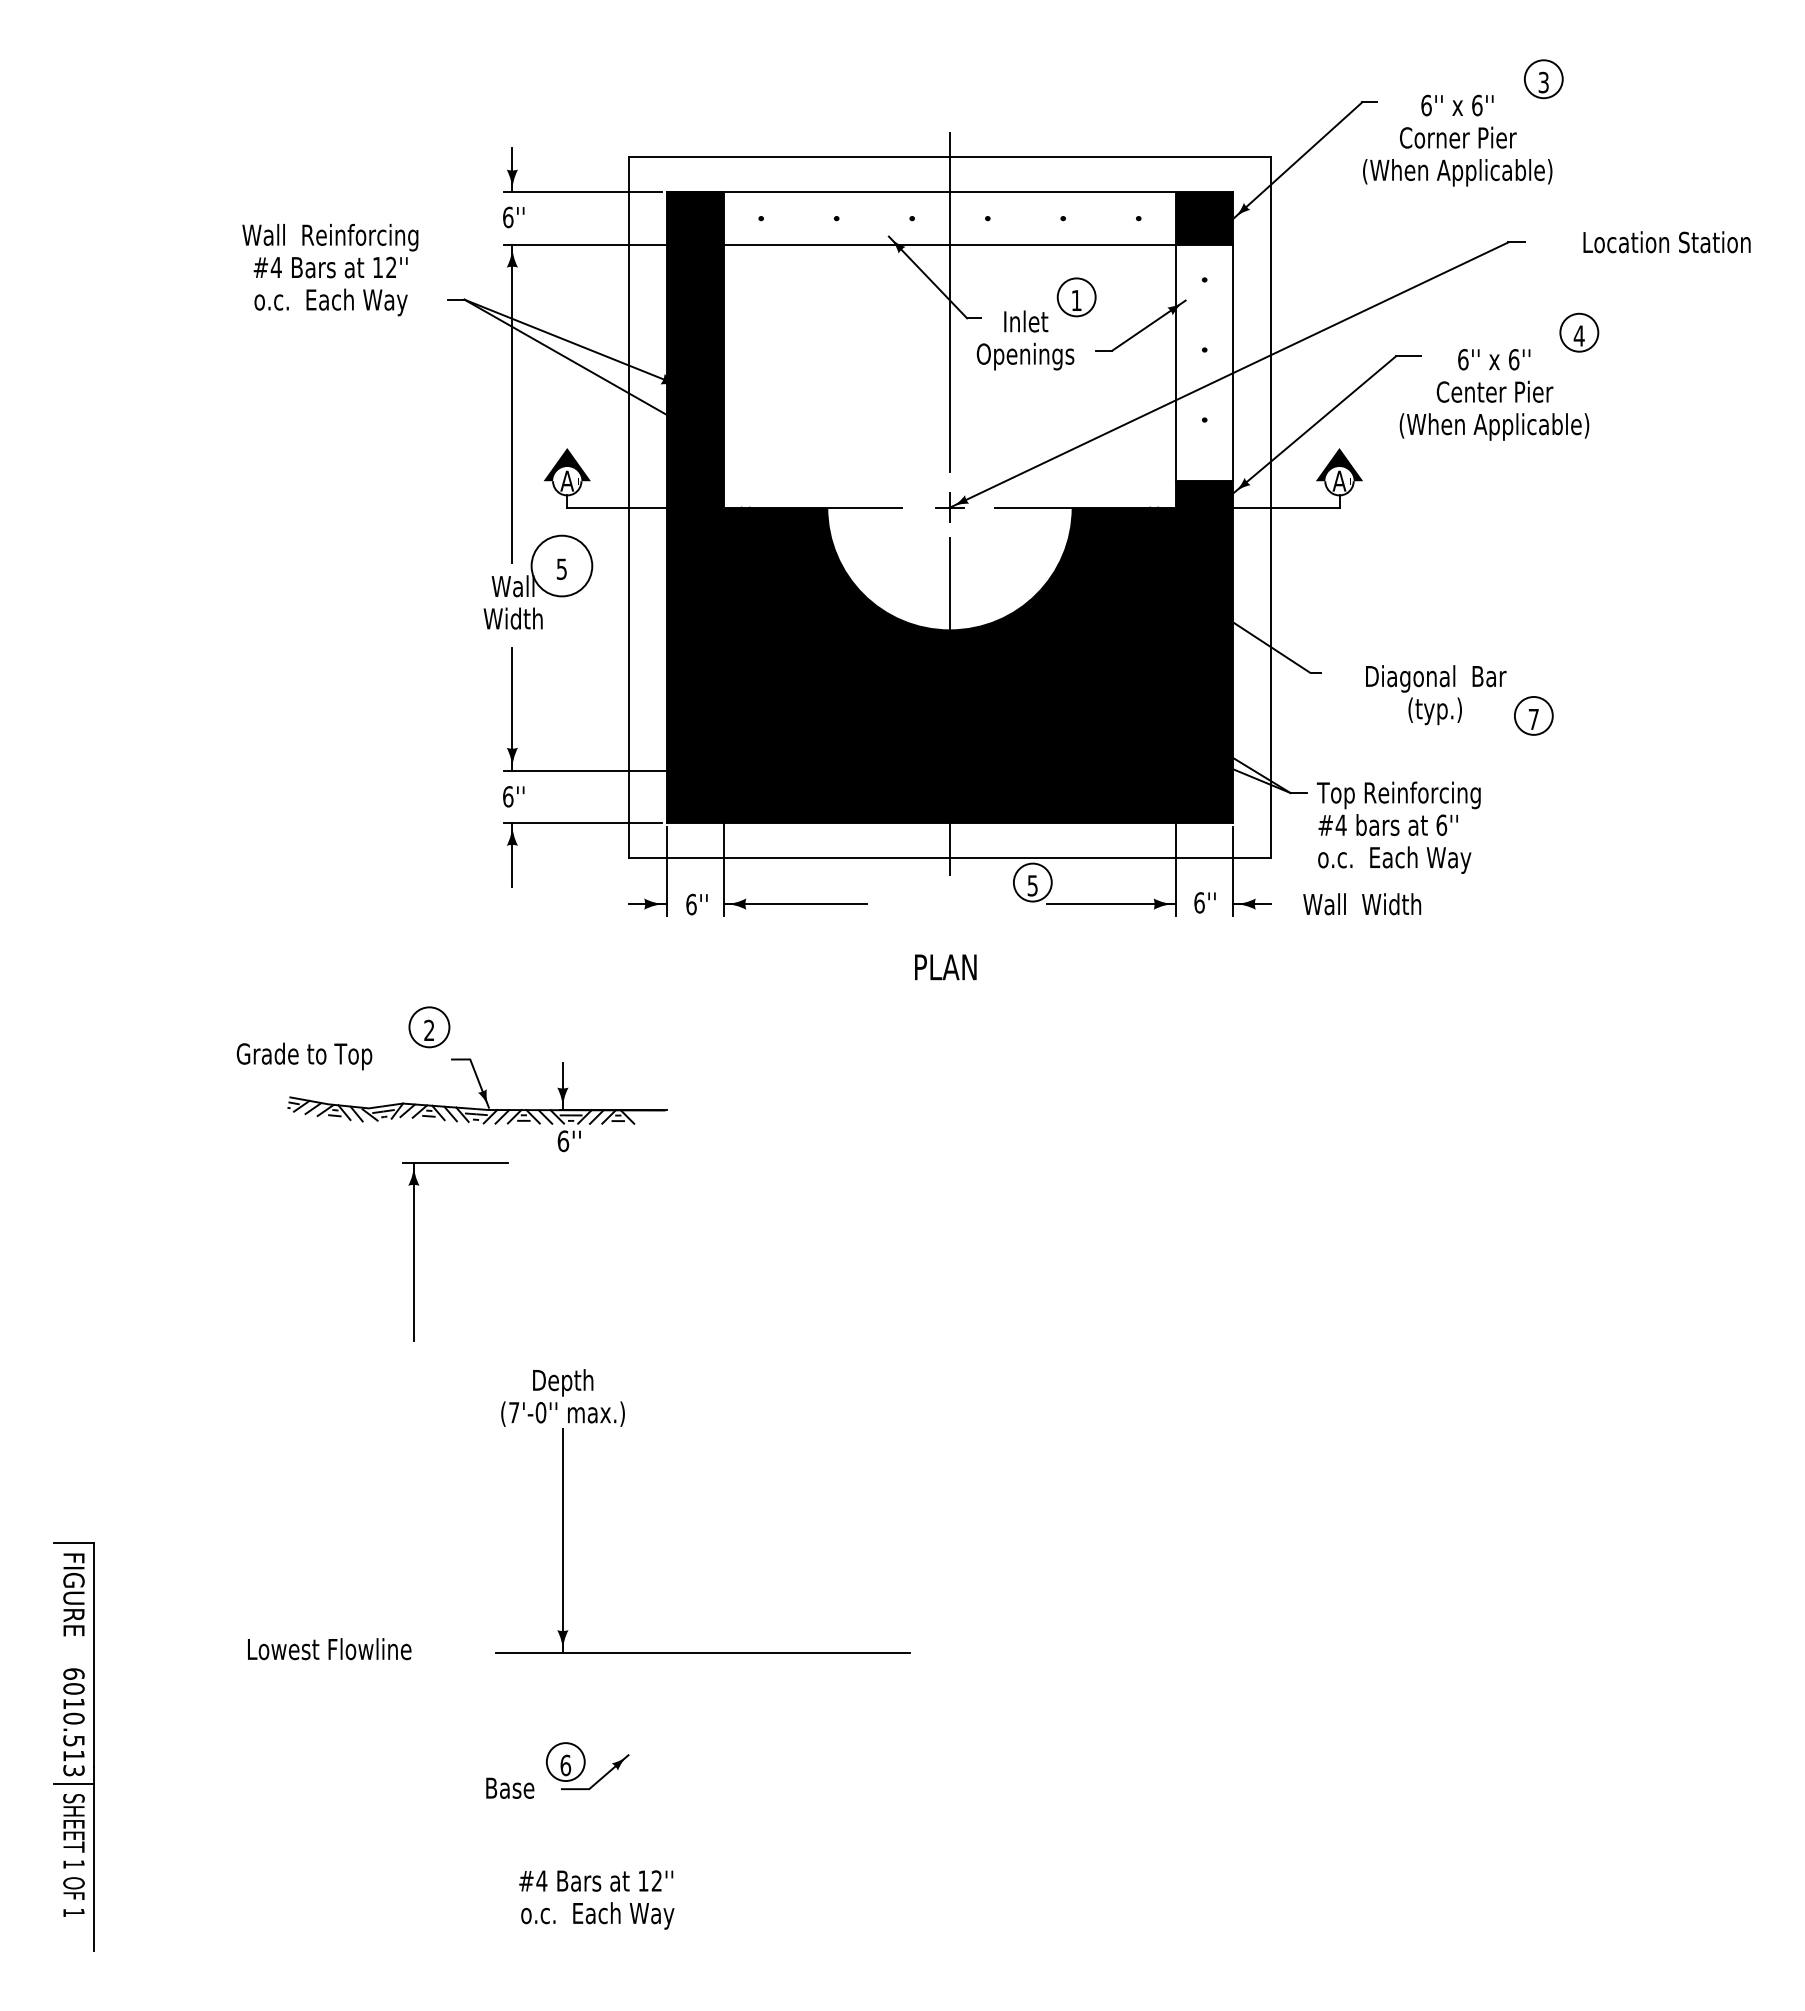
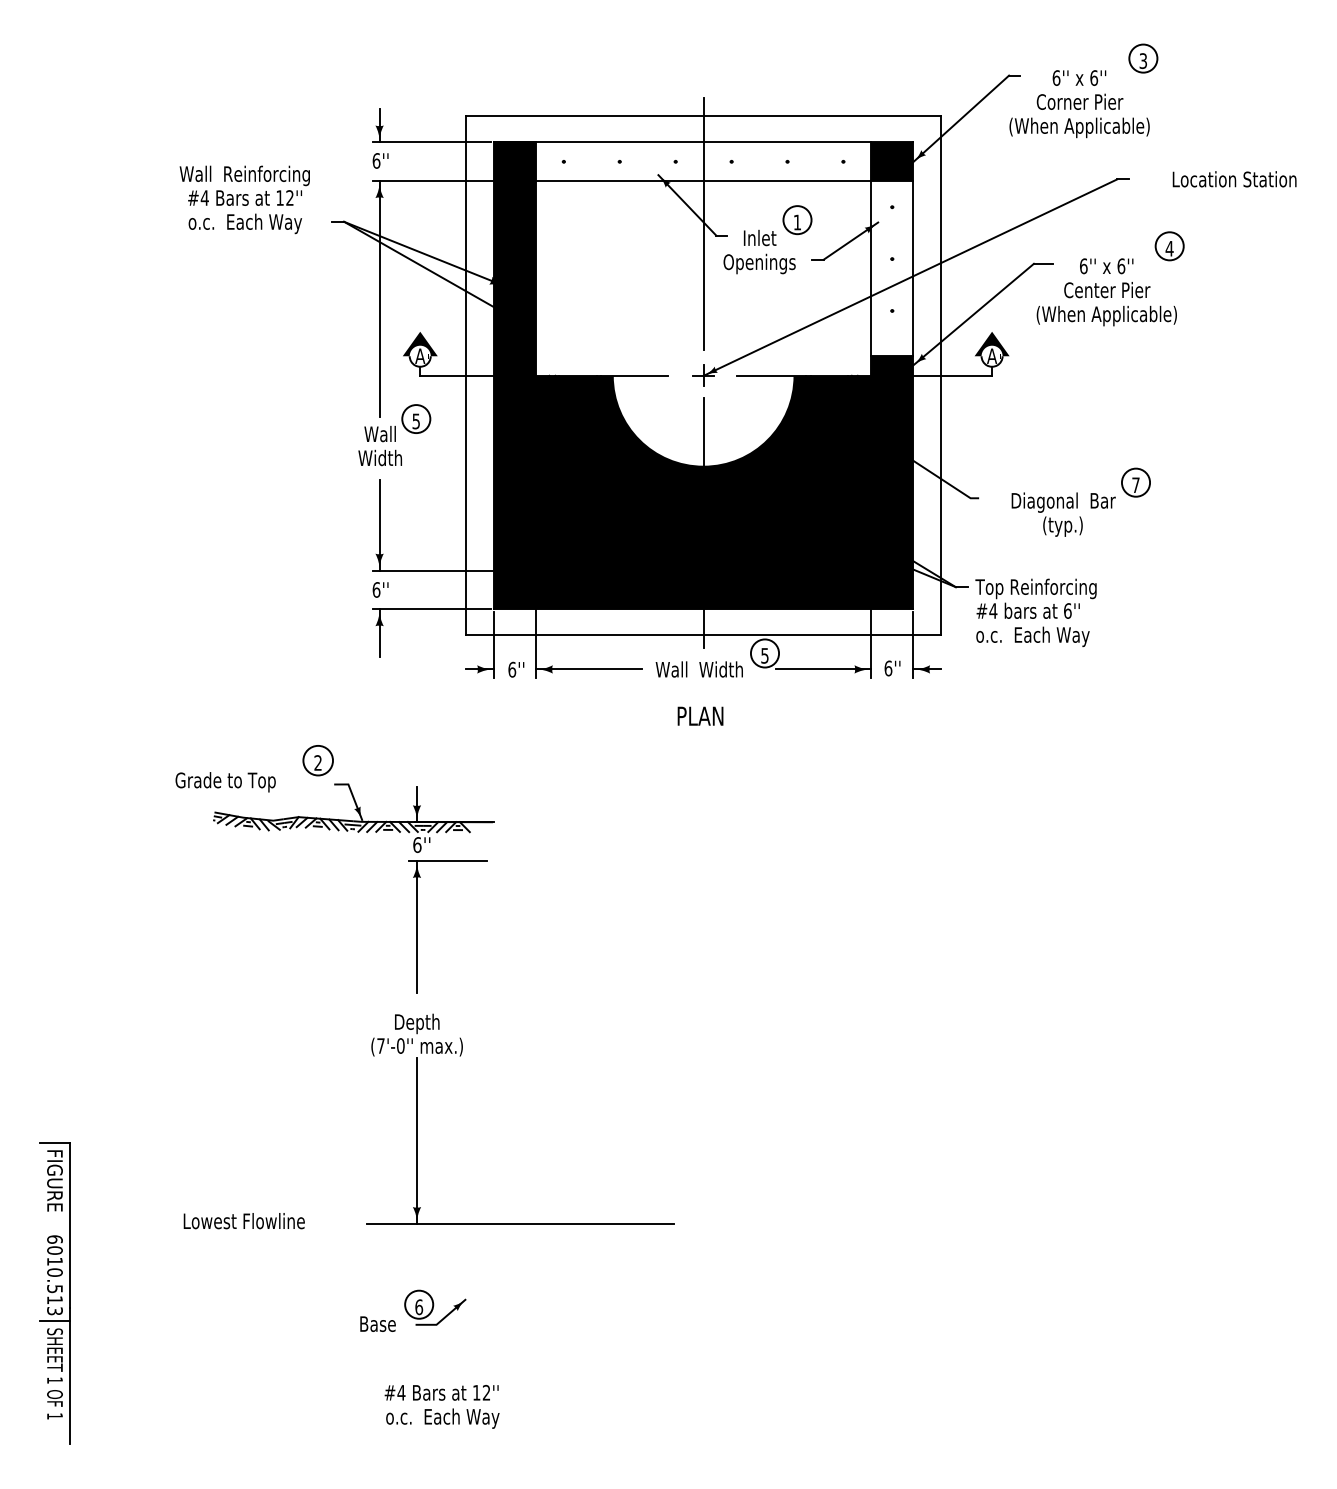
circle: (561, 566) -> (415, 419), size x0.62
part: (1533, 715) -> (1135, 482), moved
text: (1362, 904) -> (699, 669), moved
part: (414, 1251) -> (417, 926), moved

